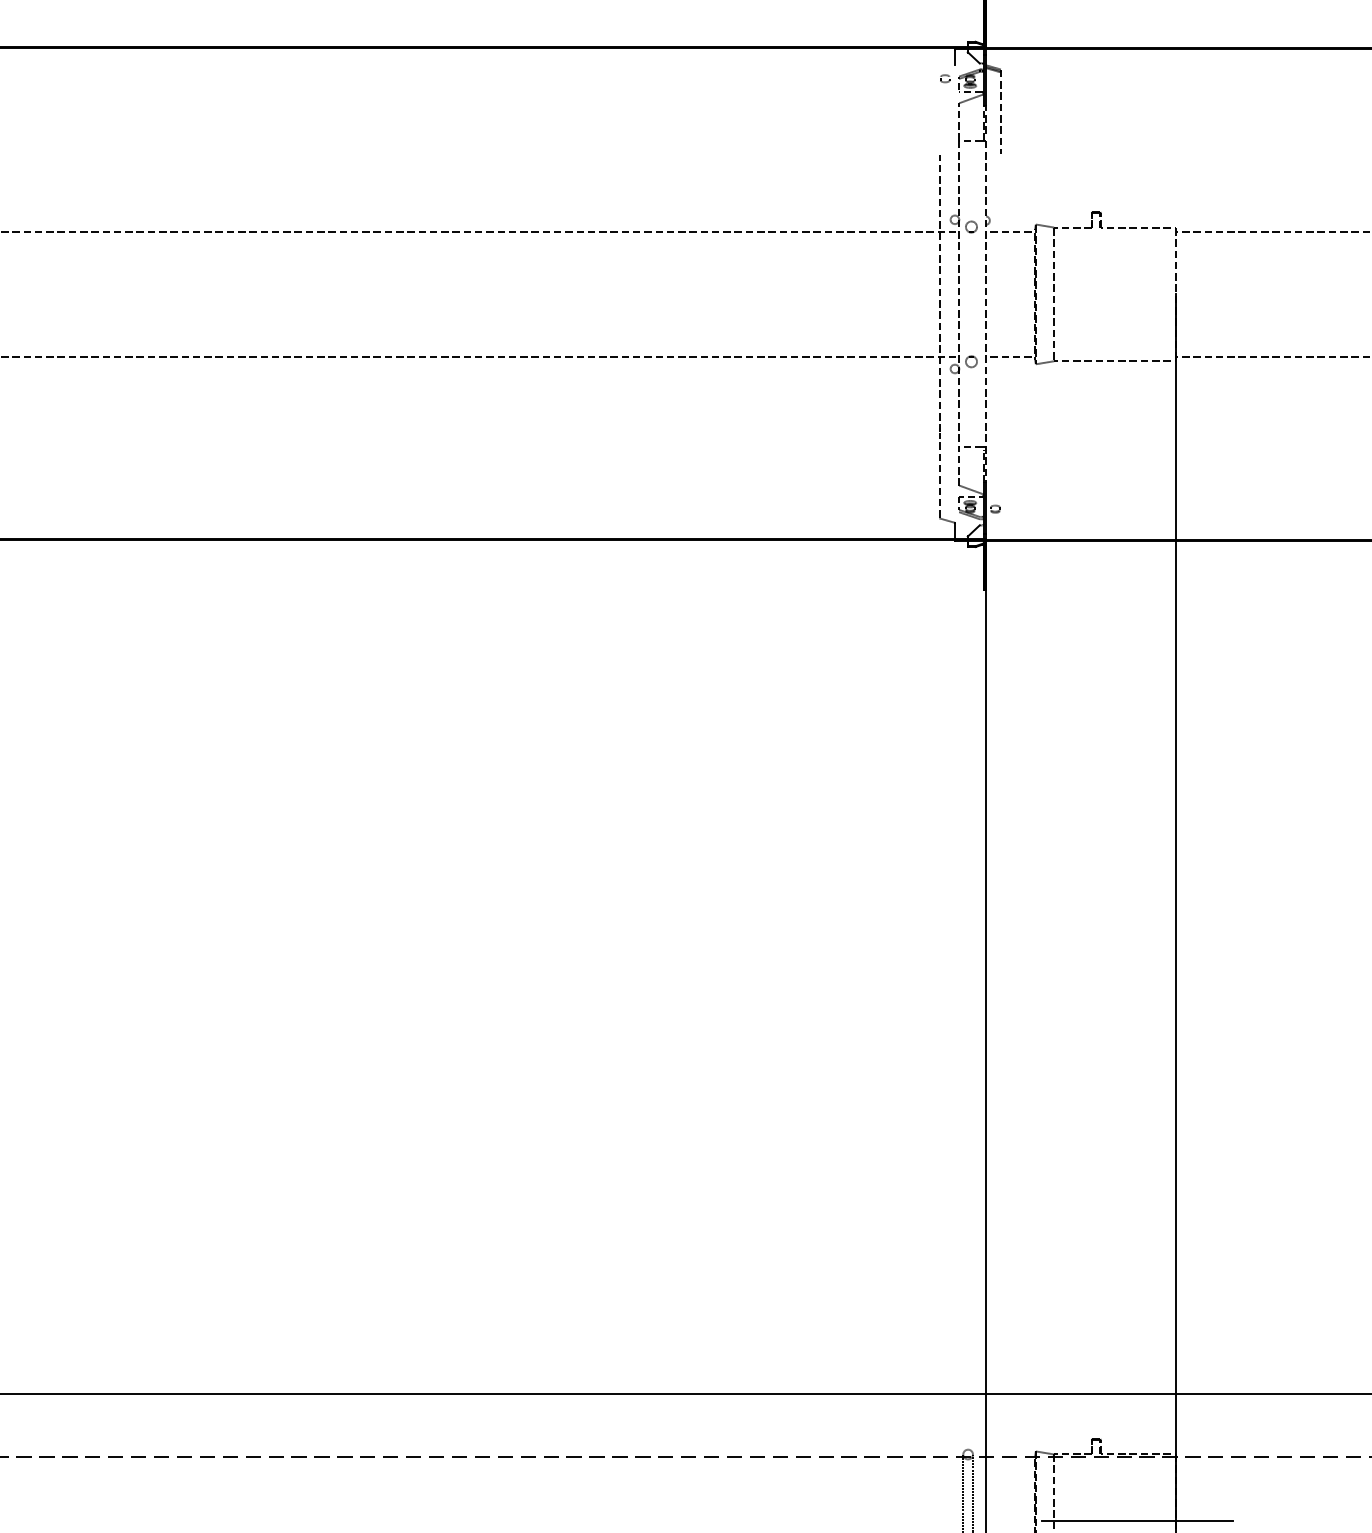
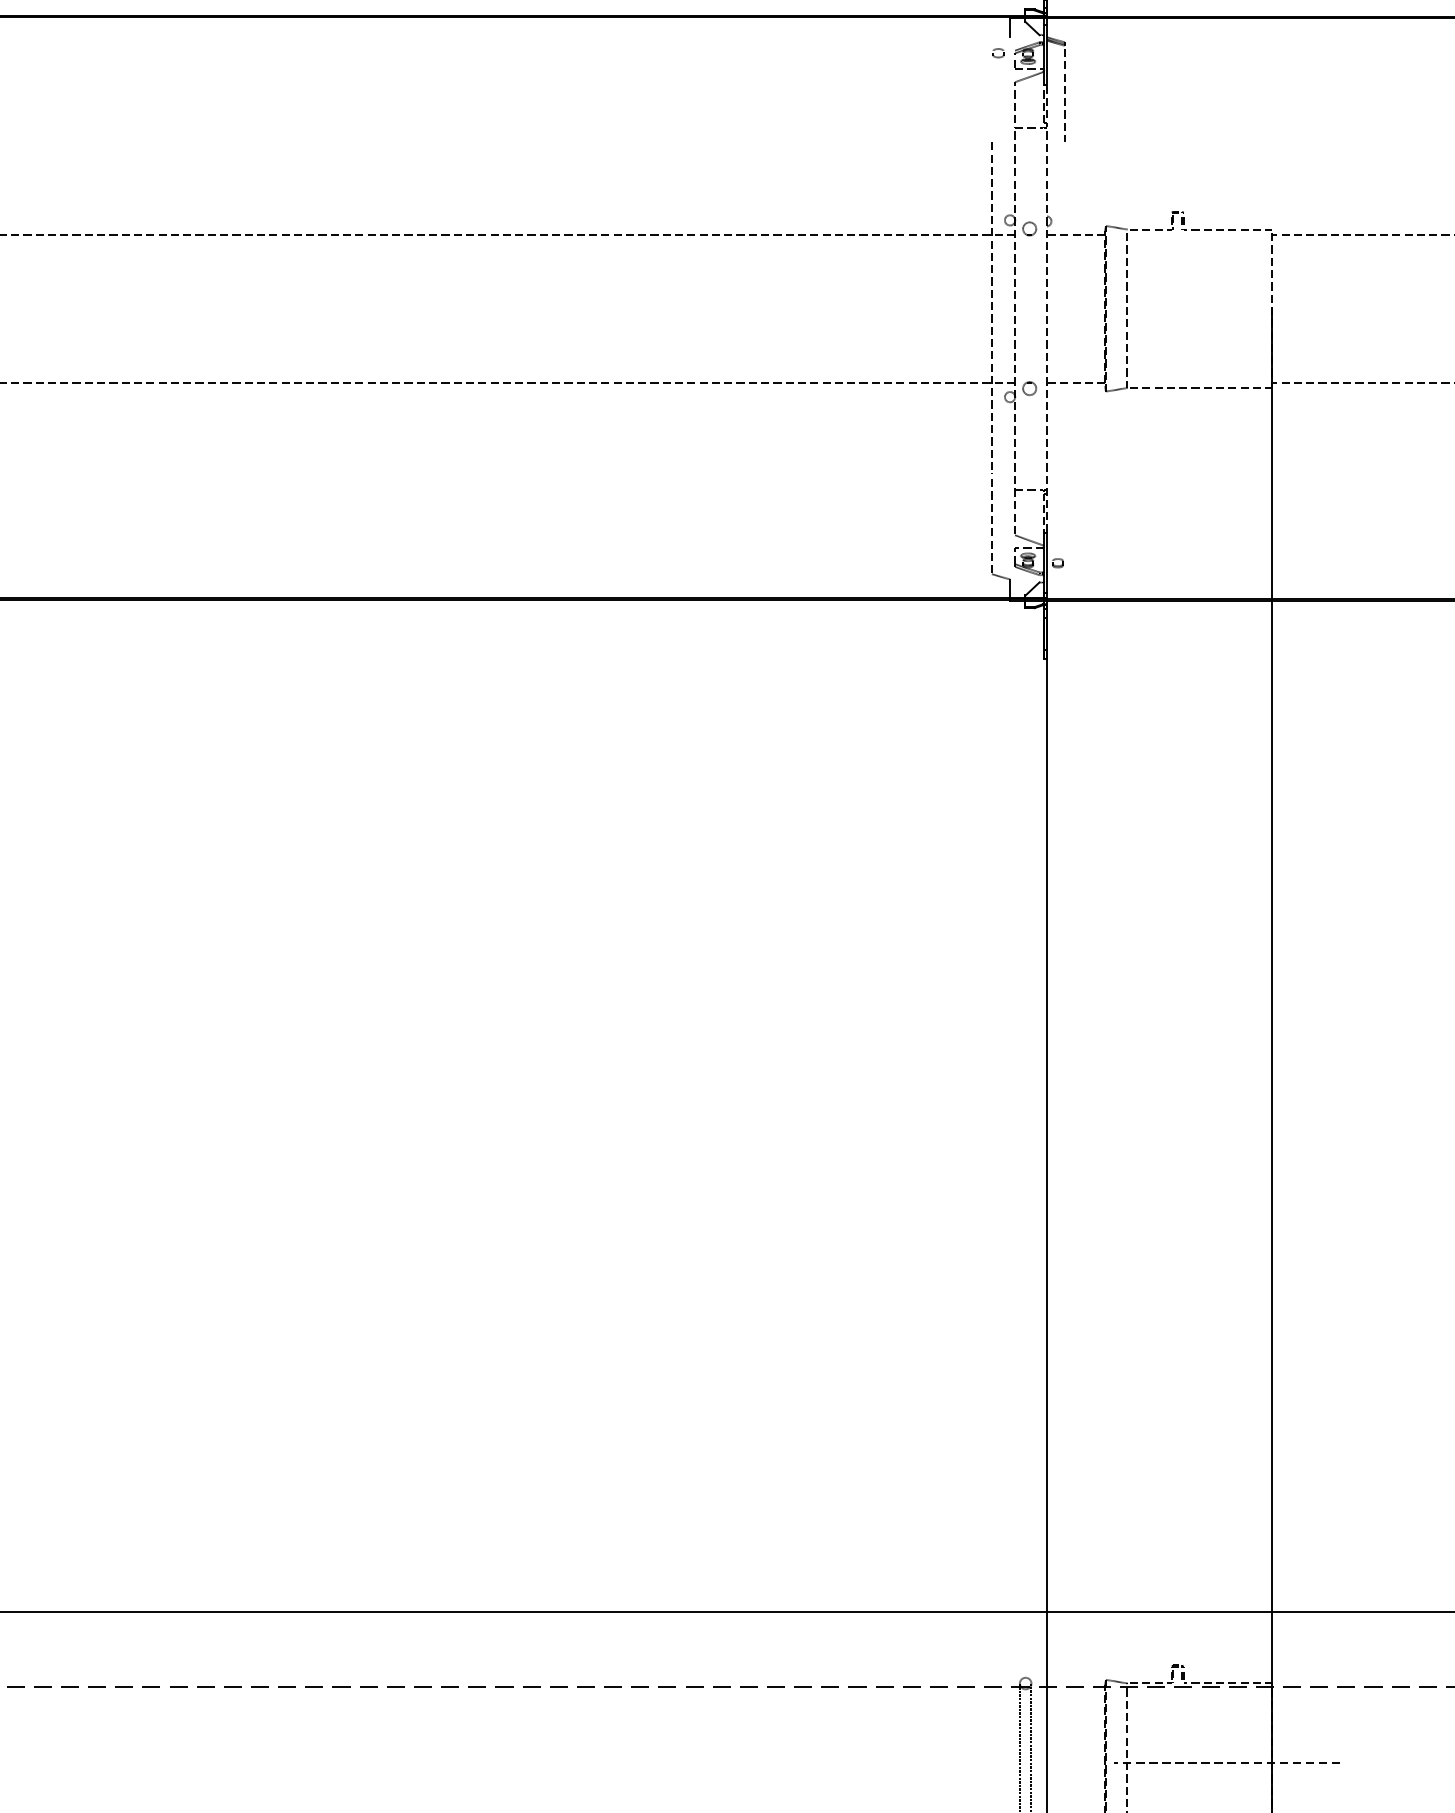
line: (1137, 1521) -> (1226, 1762), solid -> dashed

